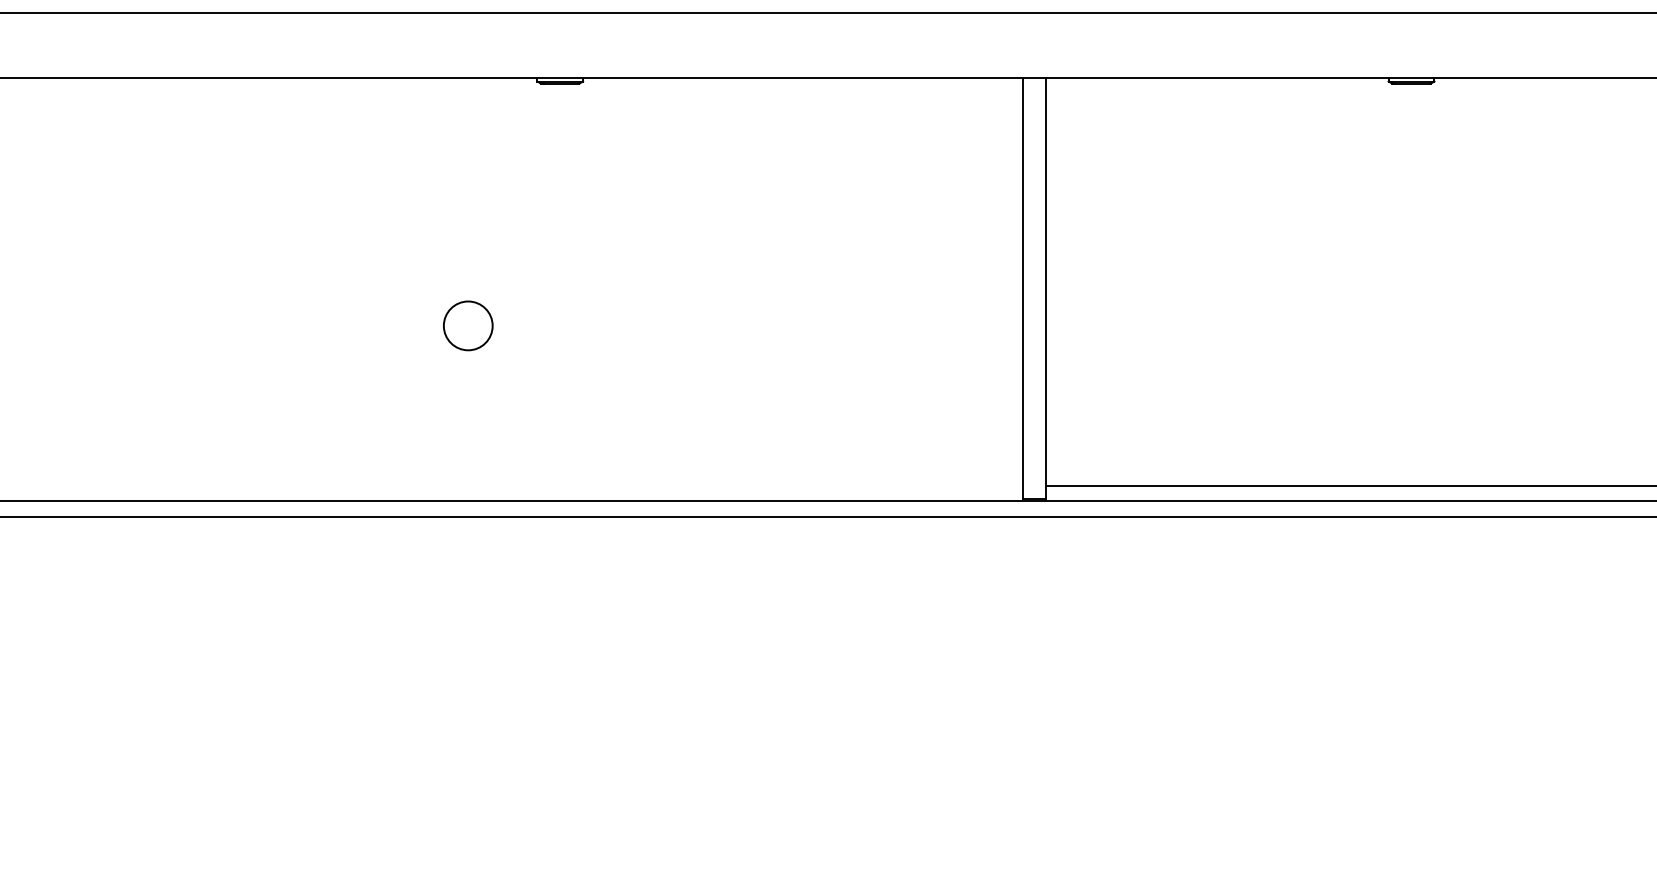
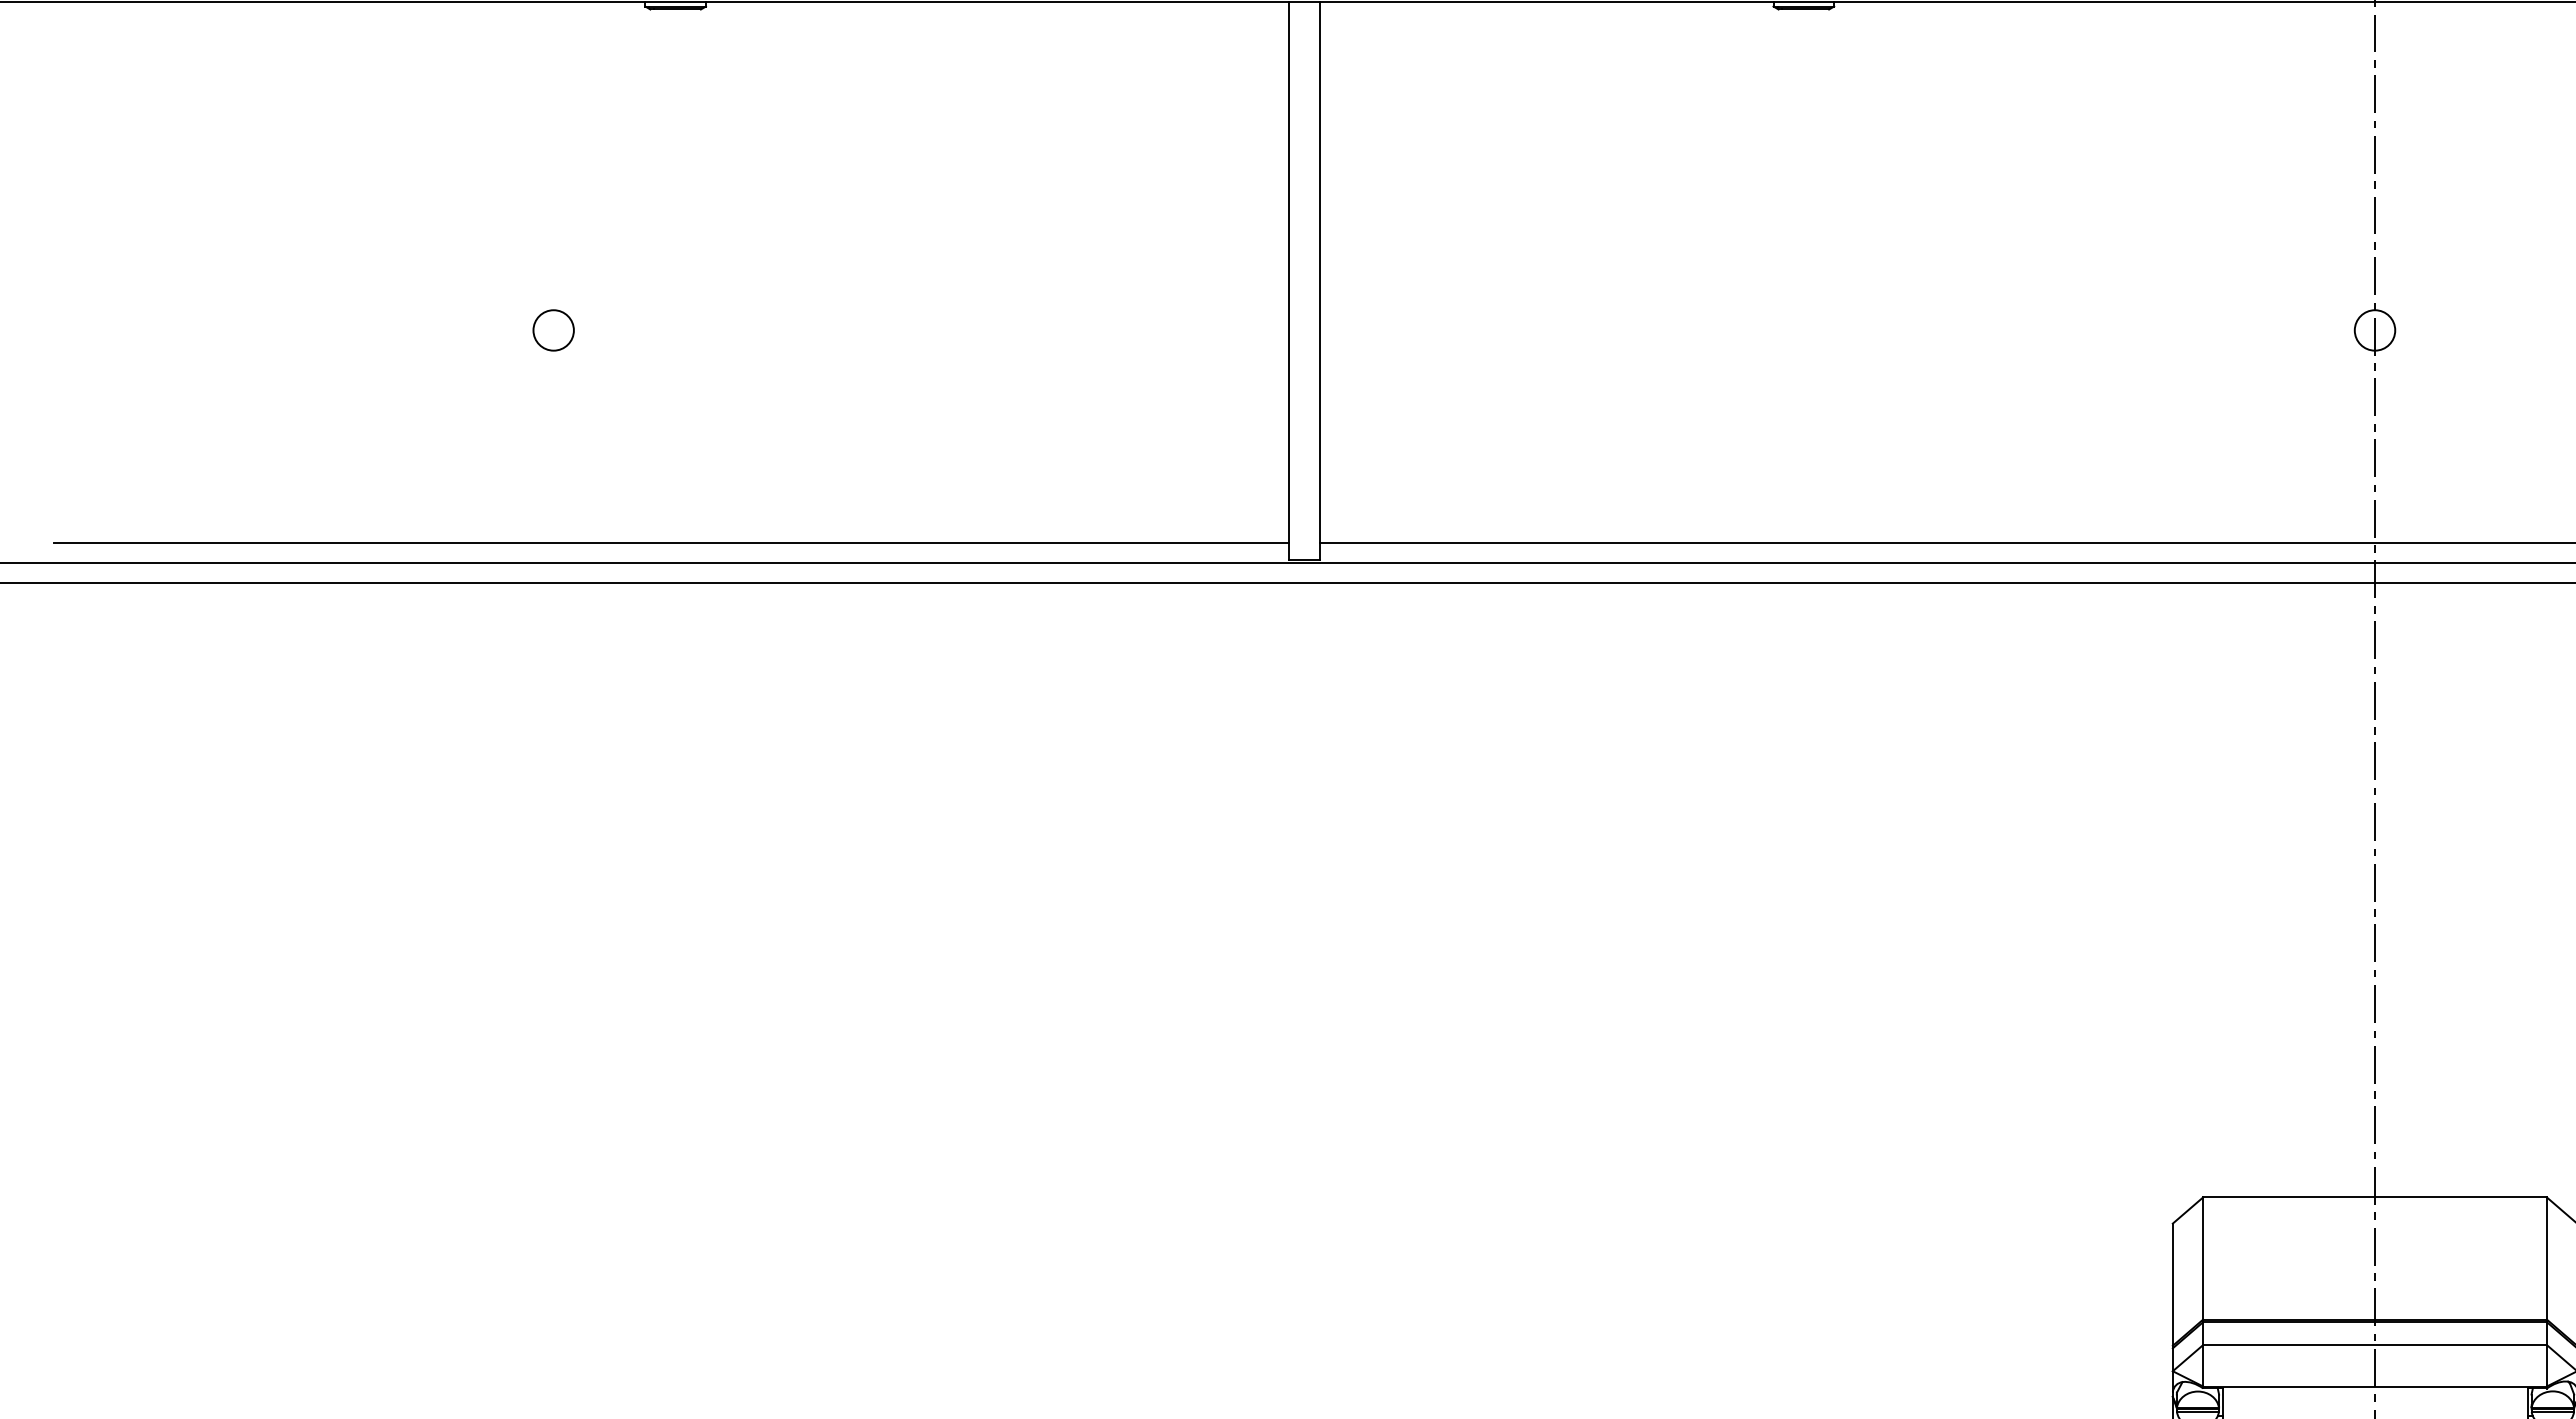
circle: (468, 325) -> (553, 330), size x0.62
line: (557, 485) -> (671, 542), added

